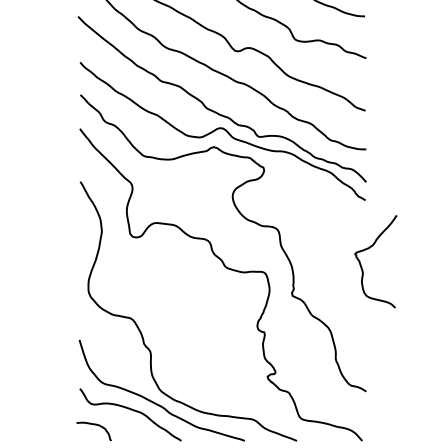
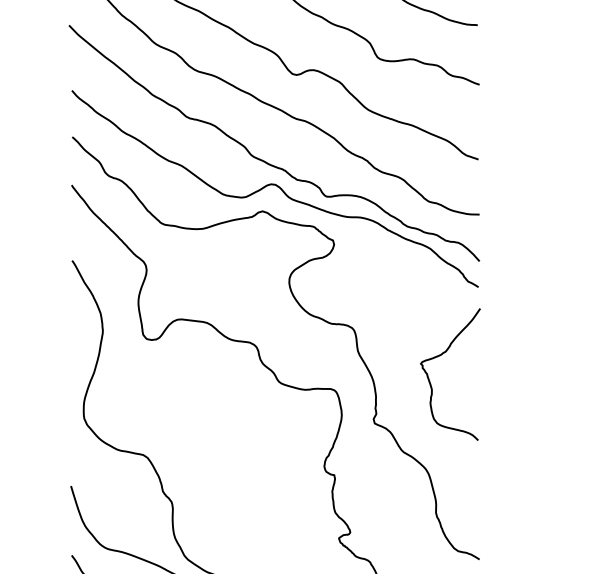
curve: (368, 249) -> (439, 357), moved

